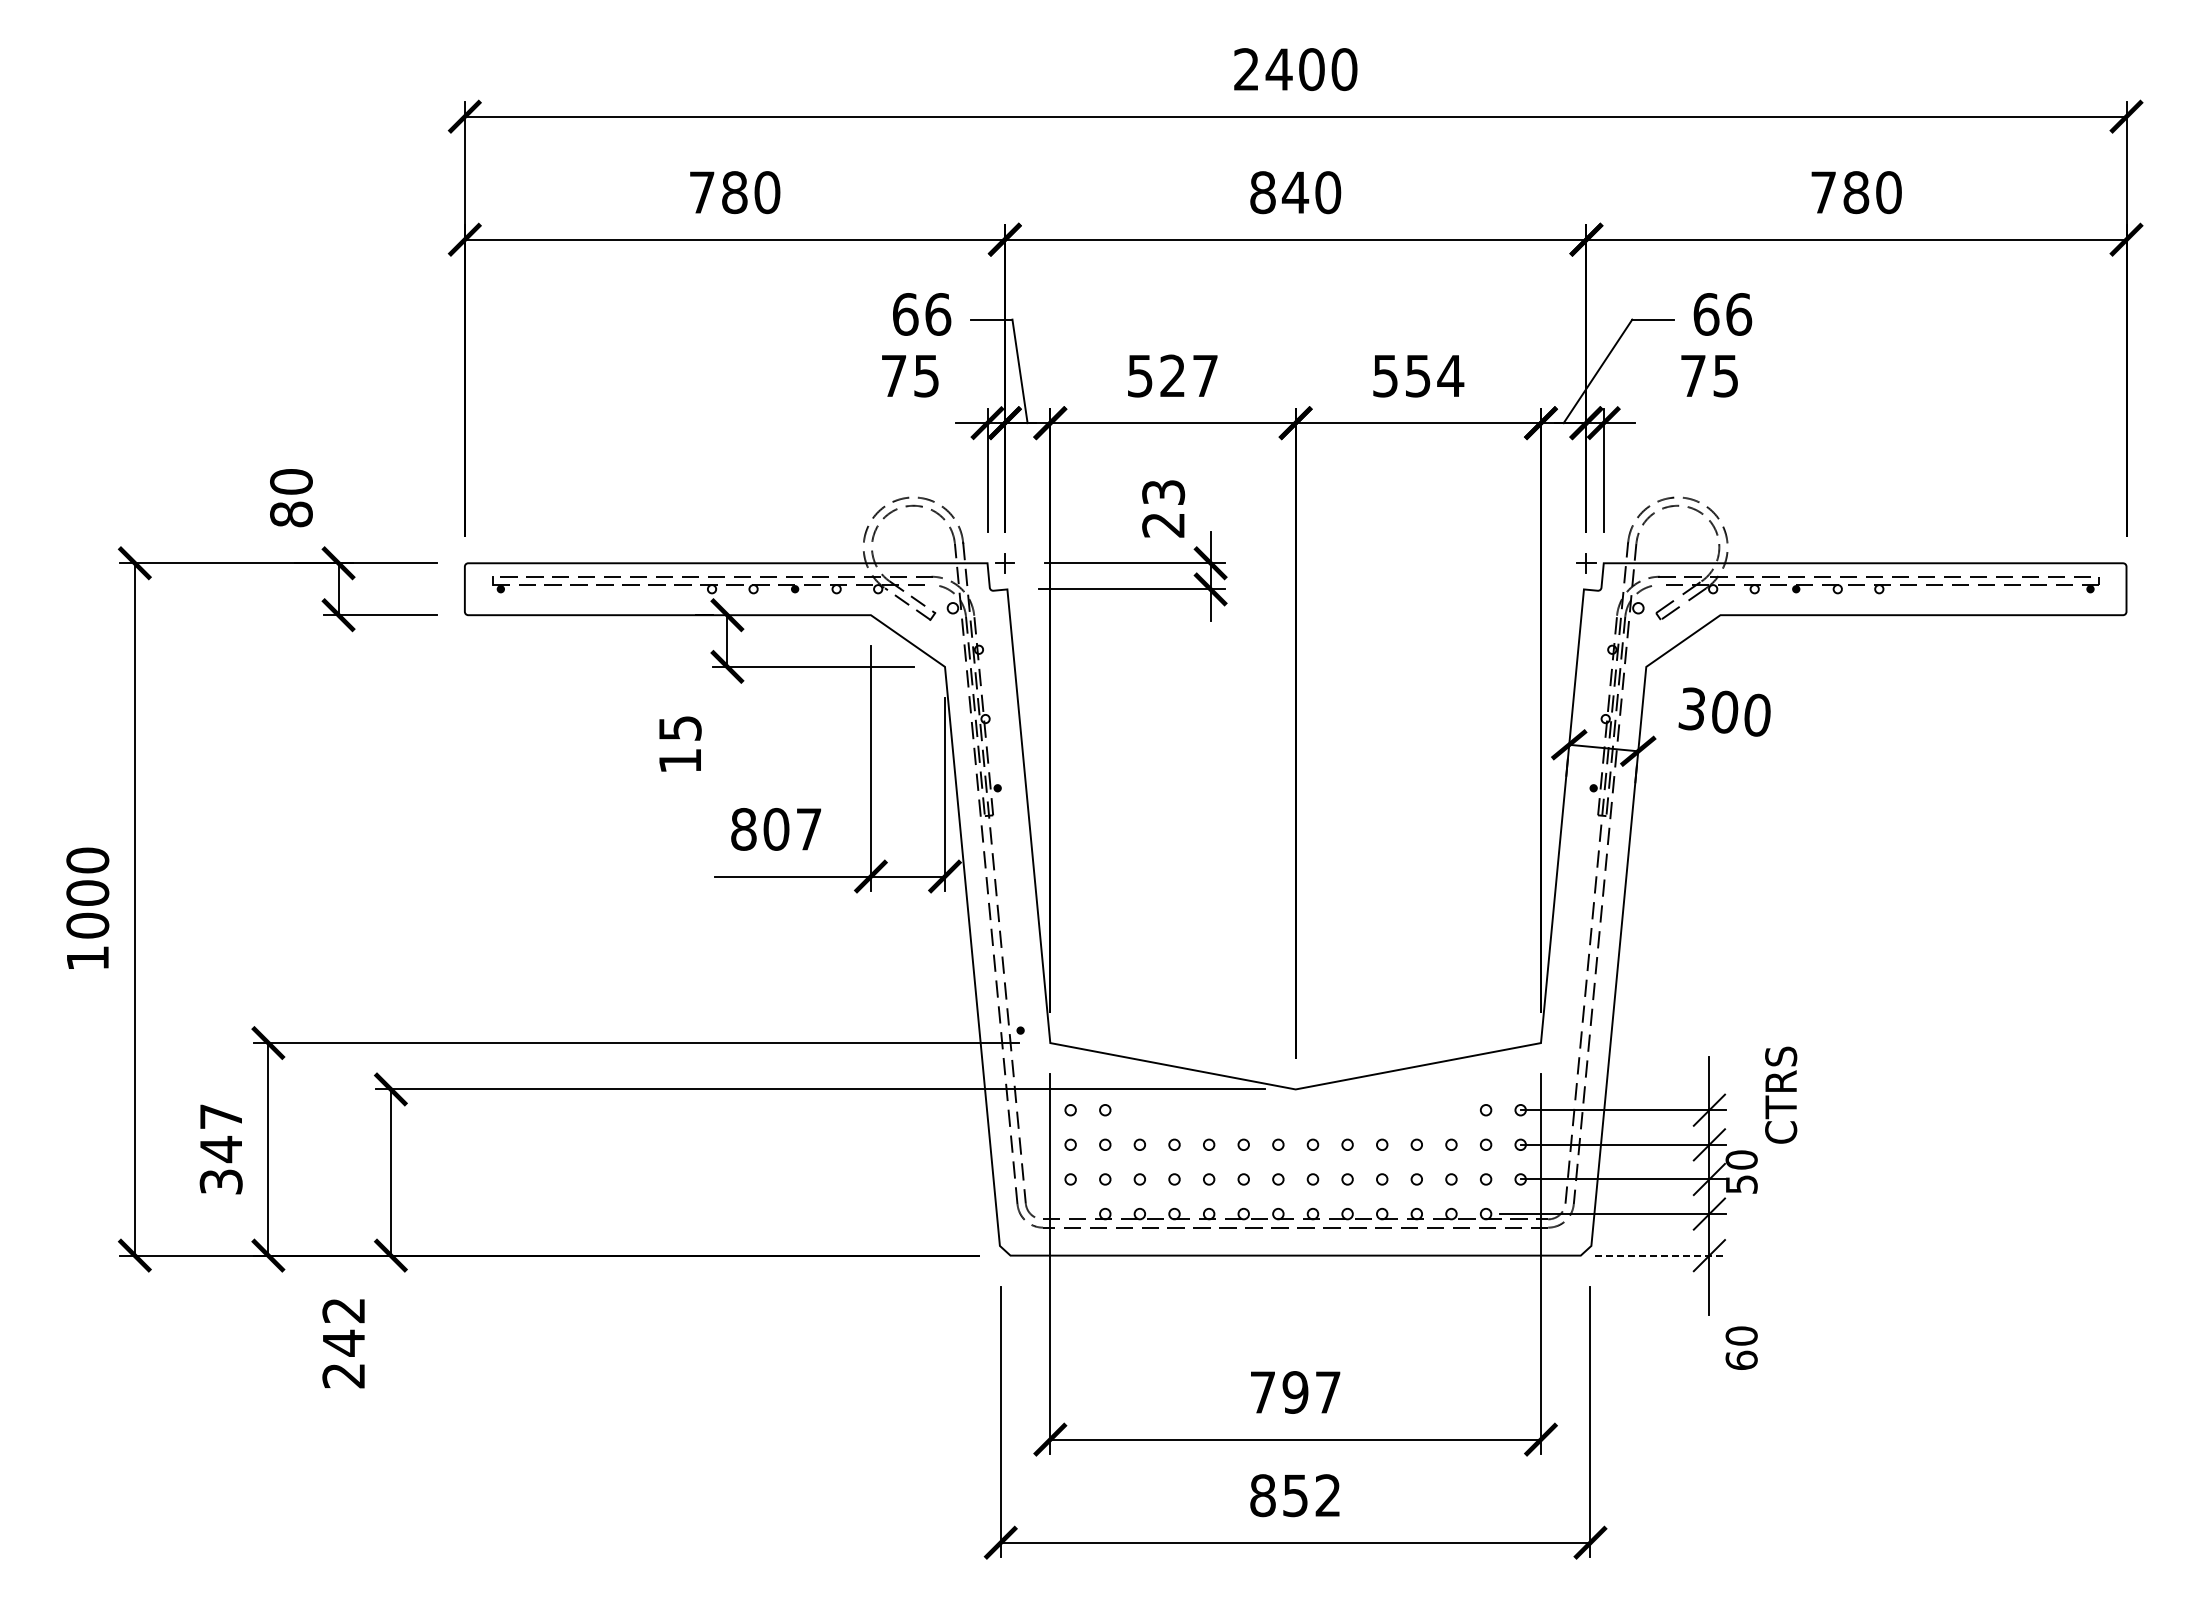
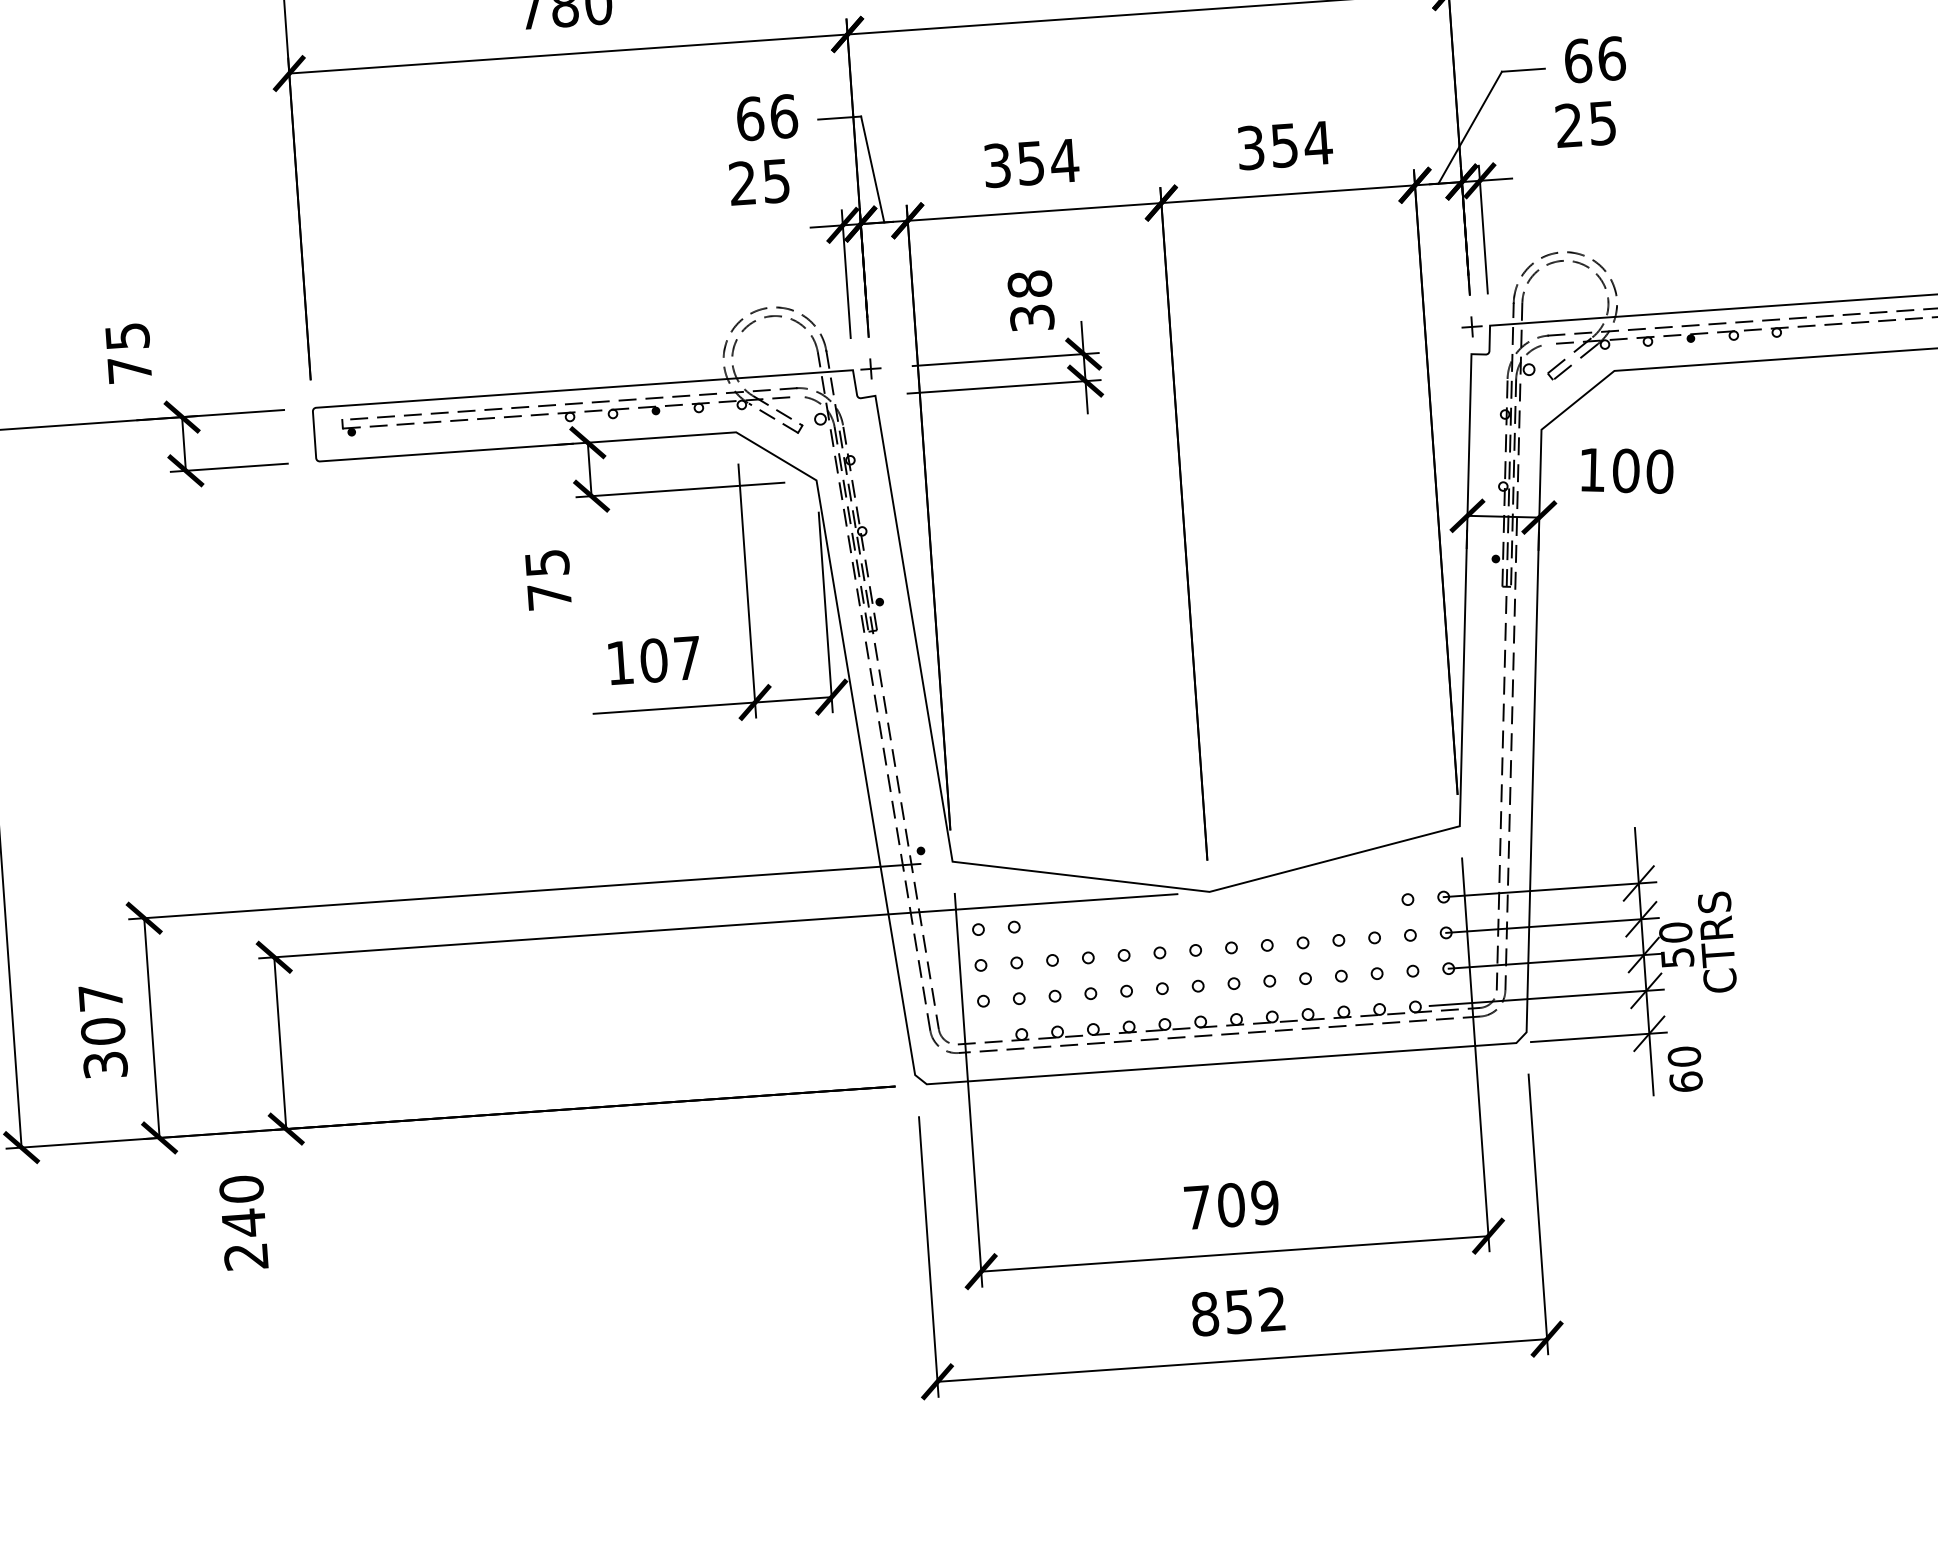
text: (893, 375) -> (742, 182), 75 -> 25
text: (1173, 375) -> (1031, 162), 527 -> 354
text: (1385, 375) -> (1250, 147), 554 -> 354
text: (1693, 375) -> (1569, 125), 75 -> 25
text: (291, 498) -> (128, 353), 80 -> 75
text: (1163, 508) -> (1030, 300), 23 -> 38
text: (1691, 708) -> (1591, 469), 300 -> 100
text: (679, 760) -> (548, 596), 15 -> 75
text: (743, 829) -> (619, 663), 807 -> 107
text: (1781, 1094) -> (1717, 941), moved
text: (220, 1149) -> (102, 1031), 347 -> 307
line: (1660, 1255) -> (1598, 1037), dashed -> solid
text: (343, 1310) -> (241, 1189), 242 -> 240
text: (1741, 1347) -> (1685, 1068), moved
text: (1311, 1392) -> (1247, 1204), 797 -> 709

